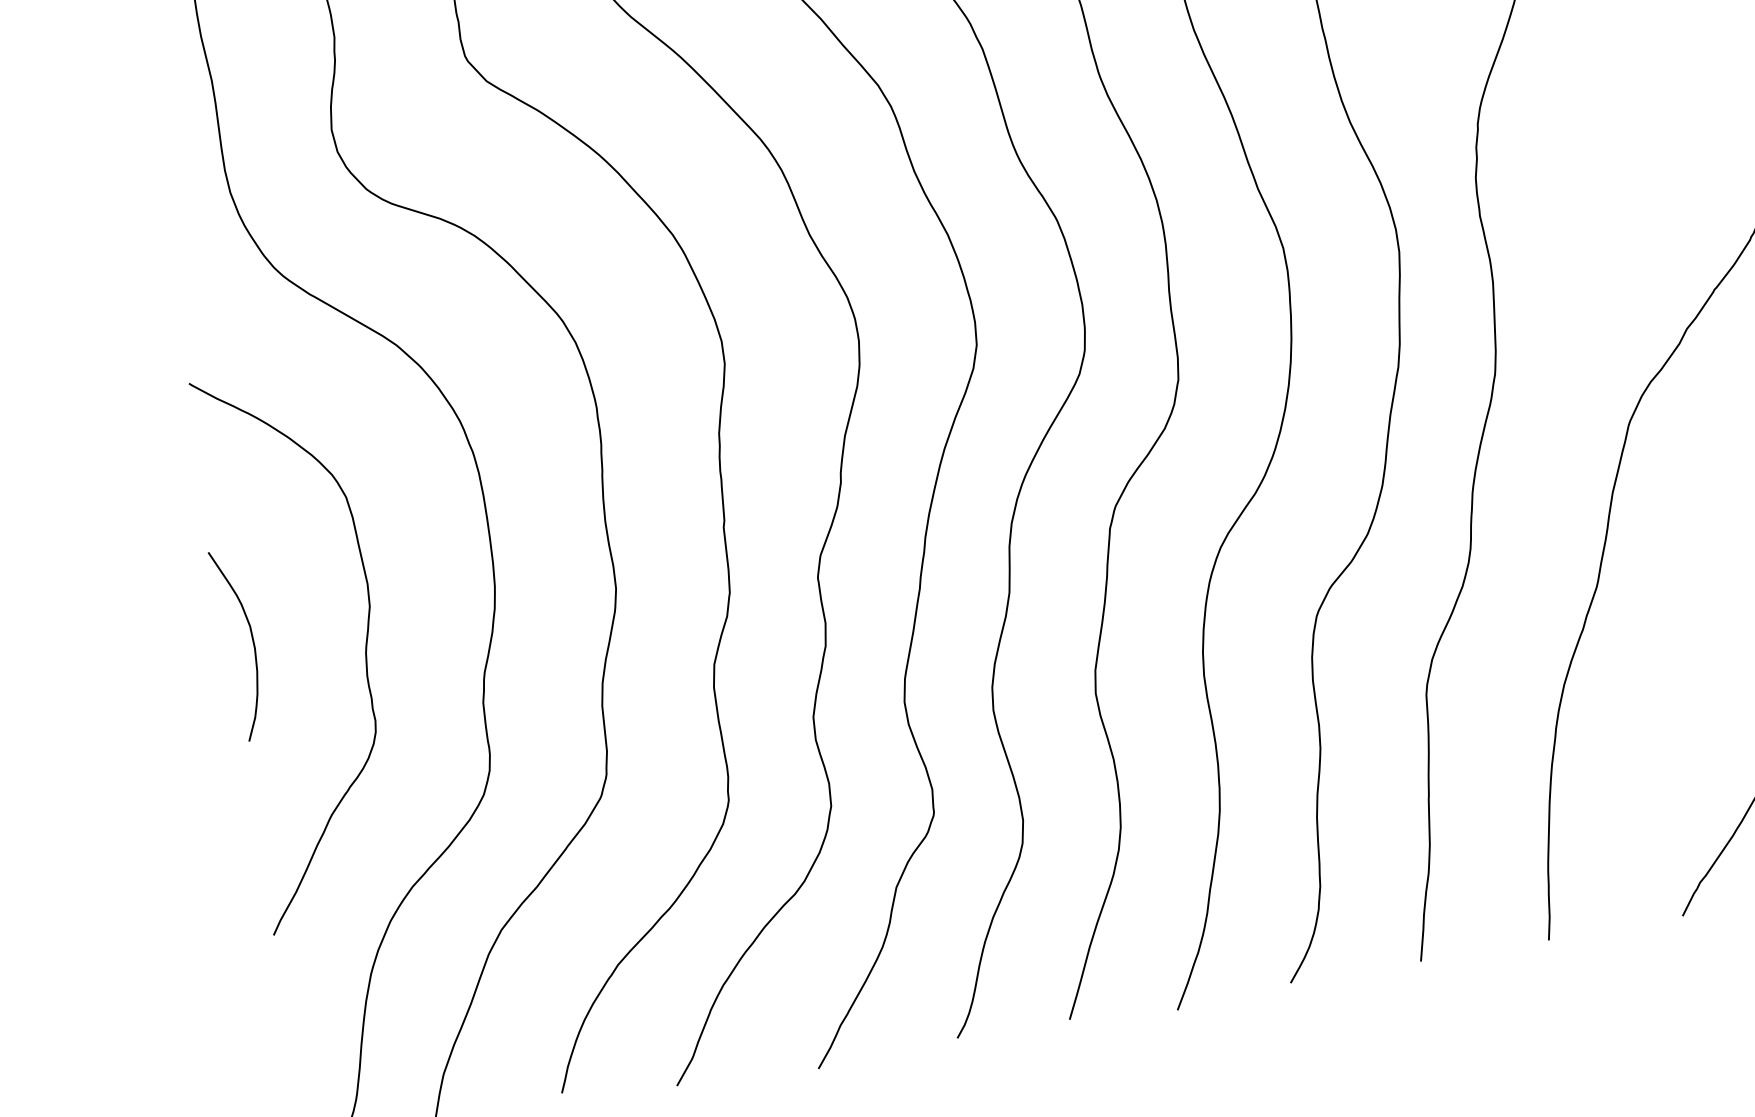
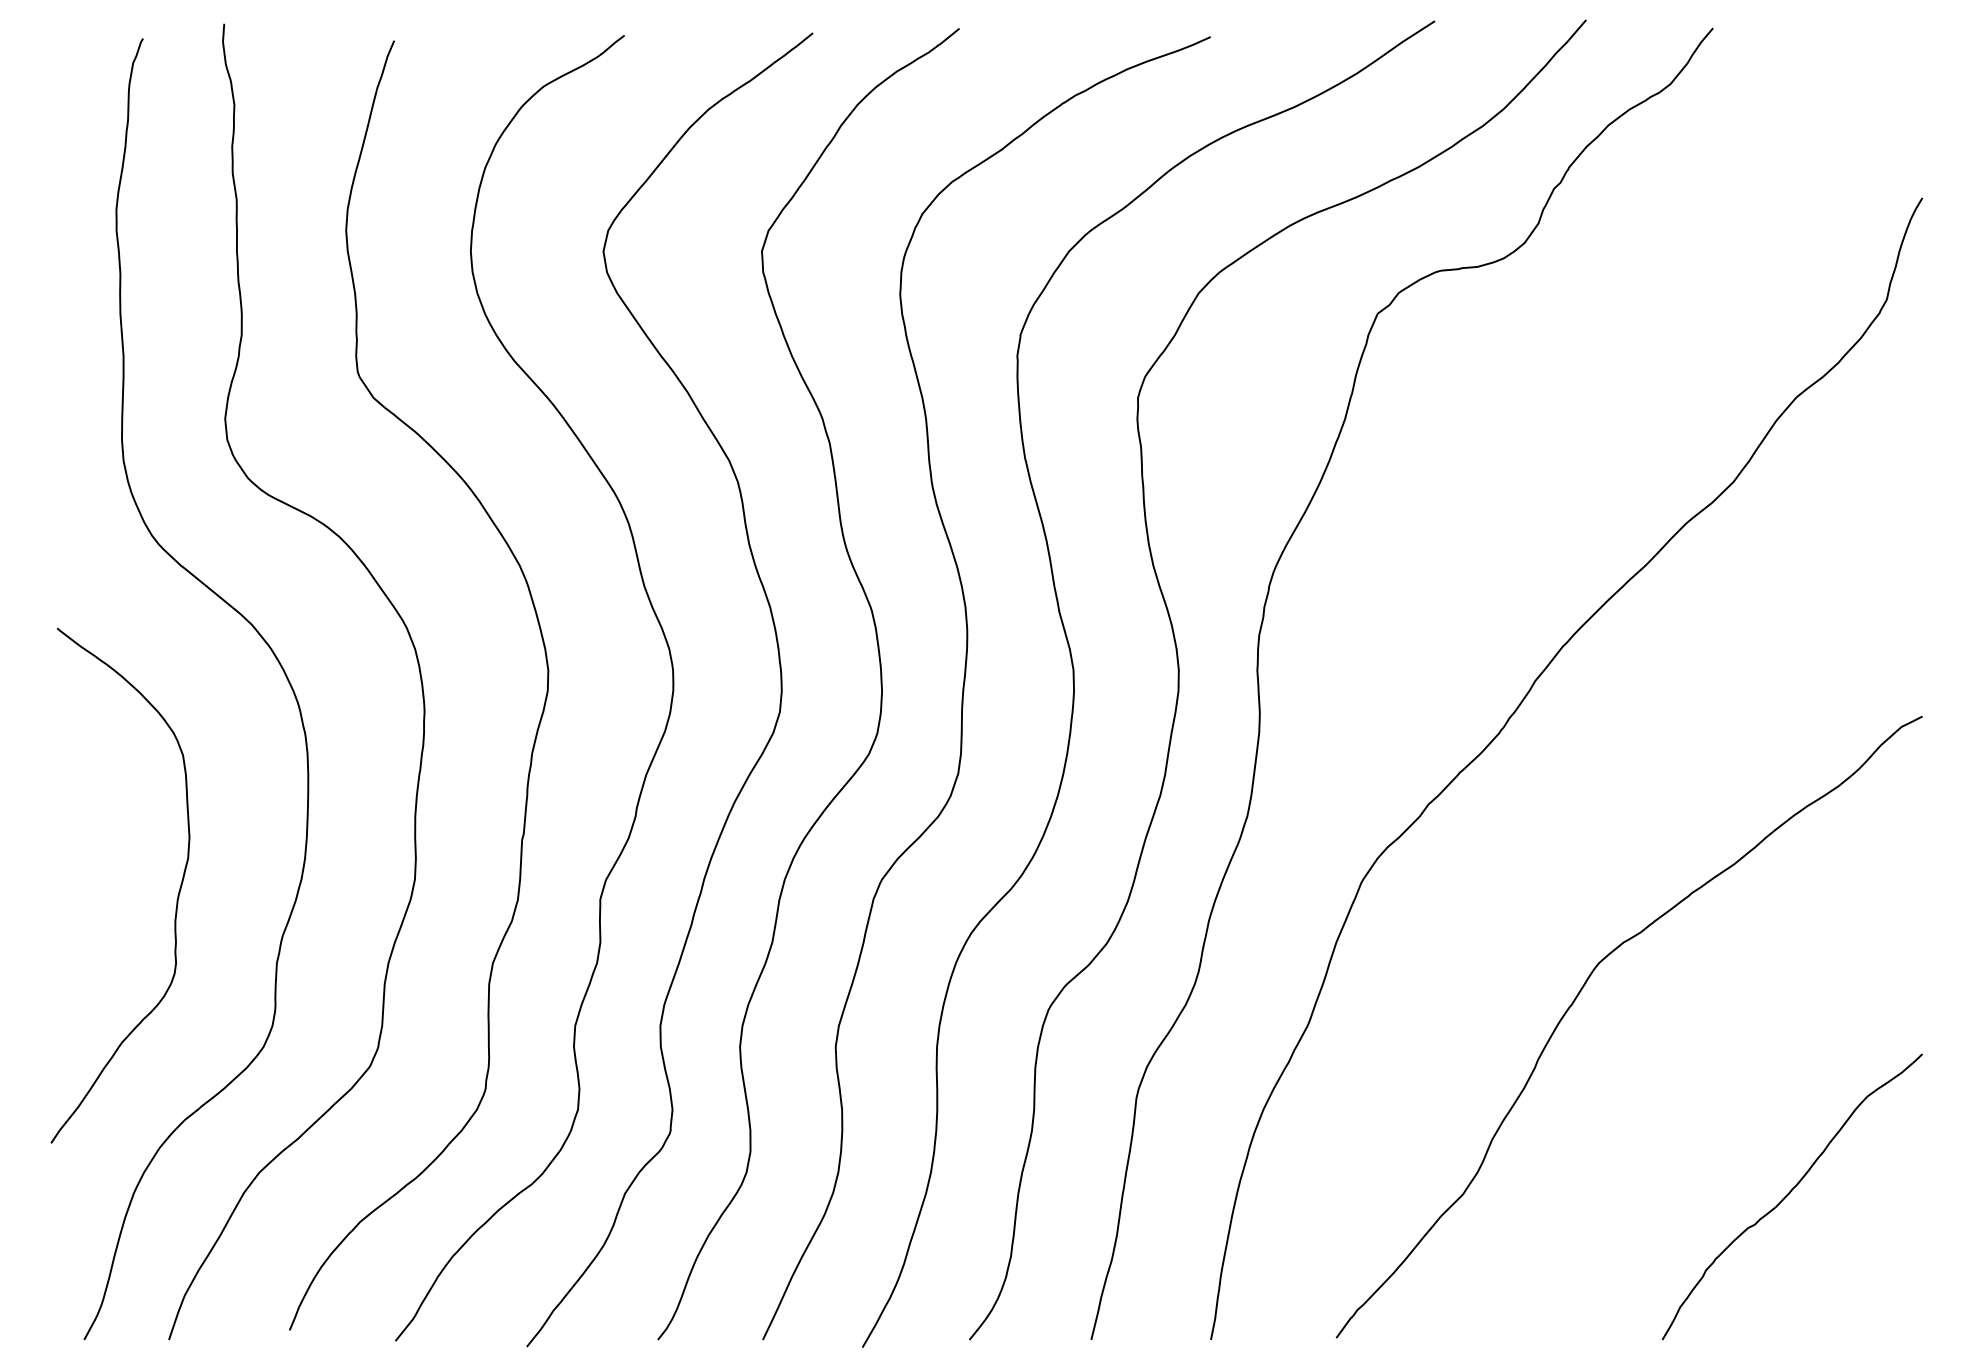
curve: (251, 638) -> (75, 869), removed

